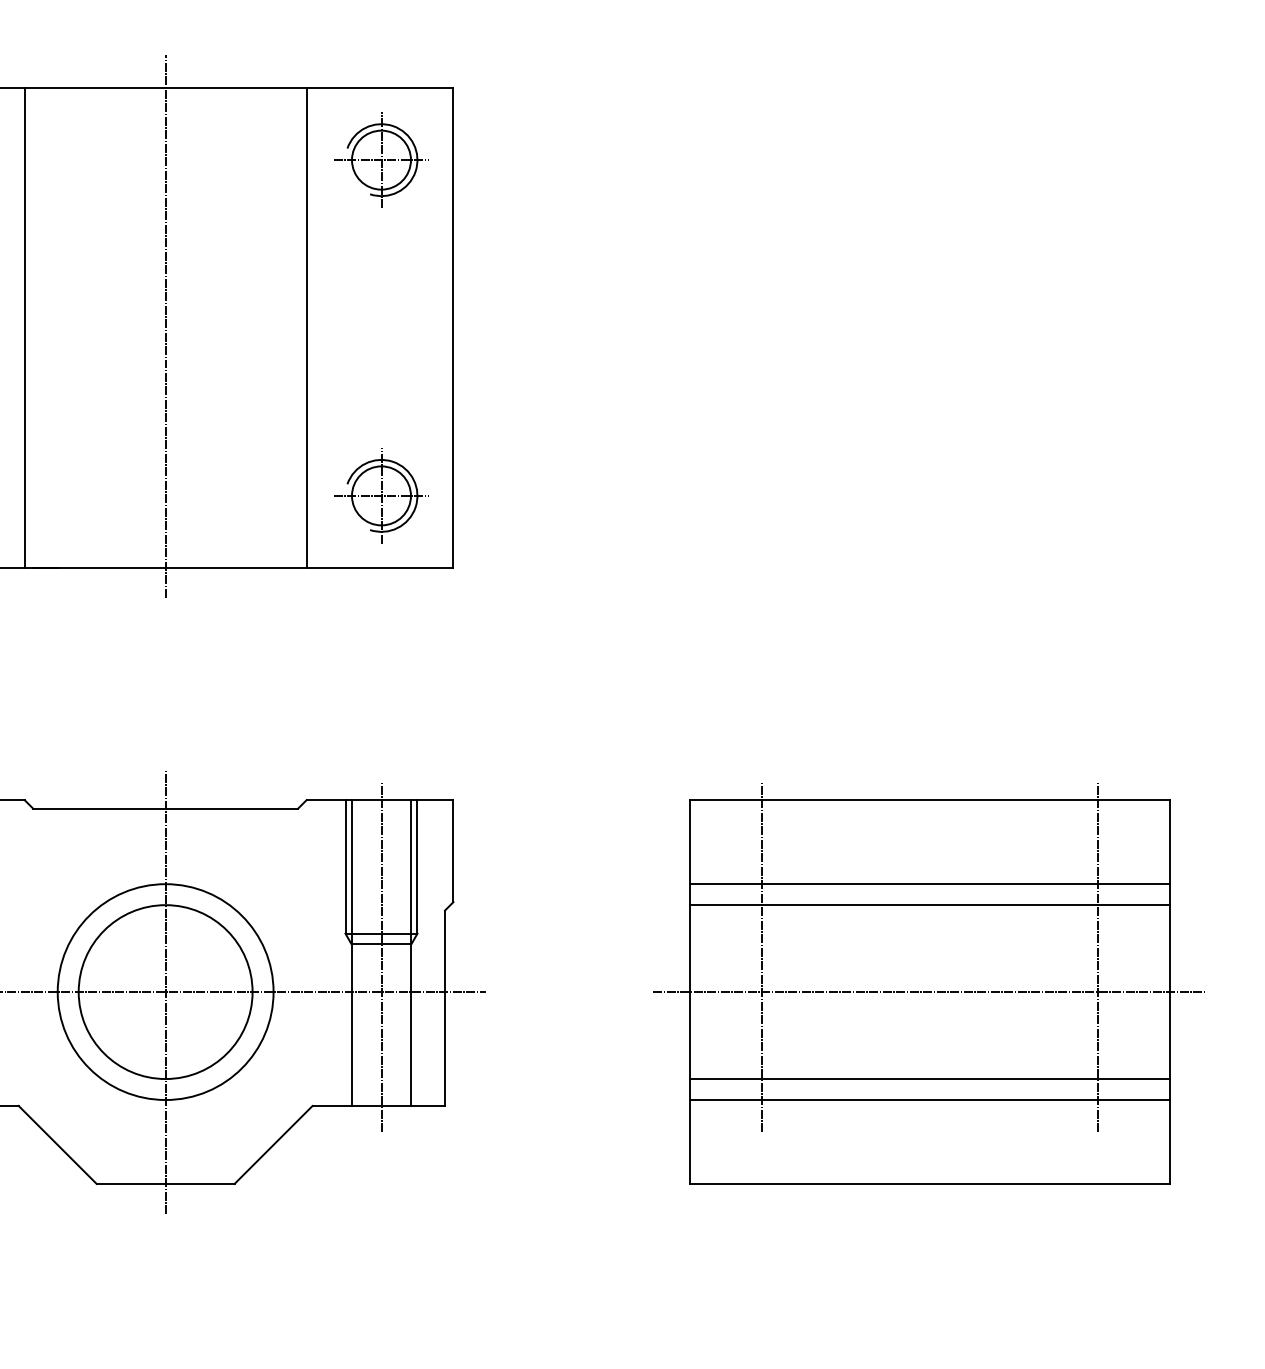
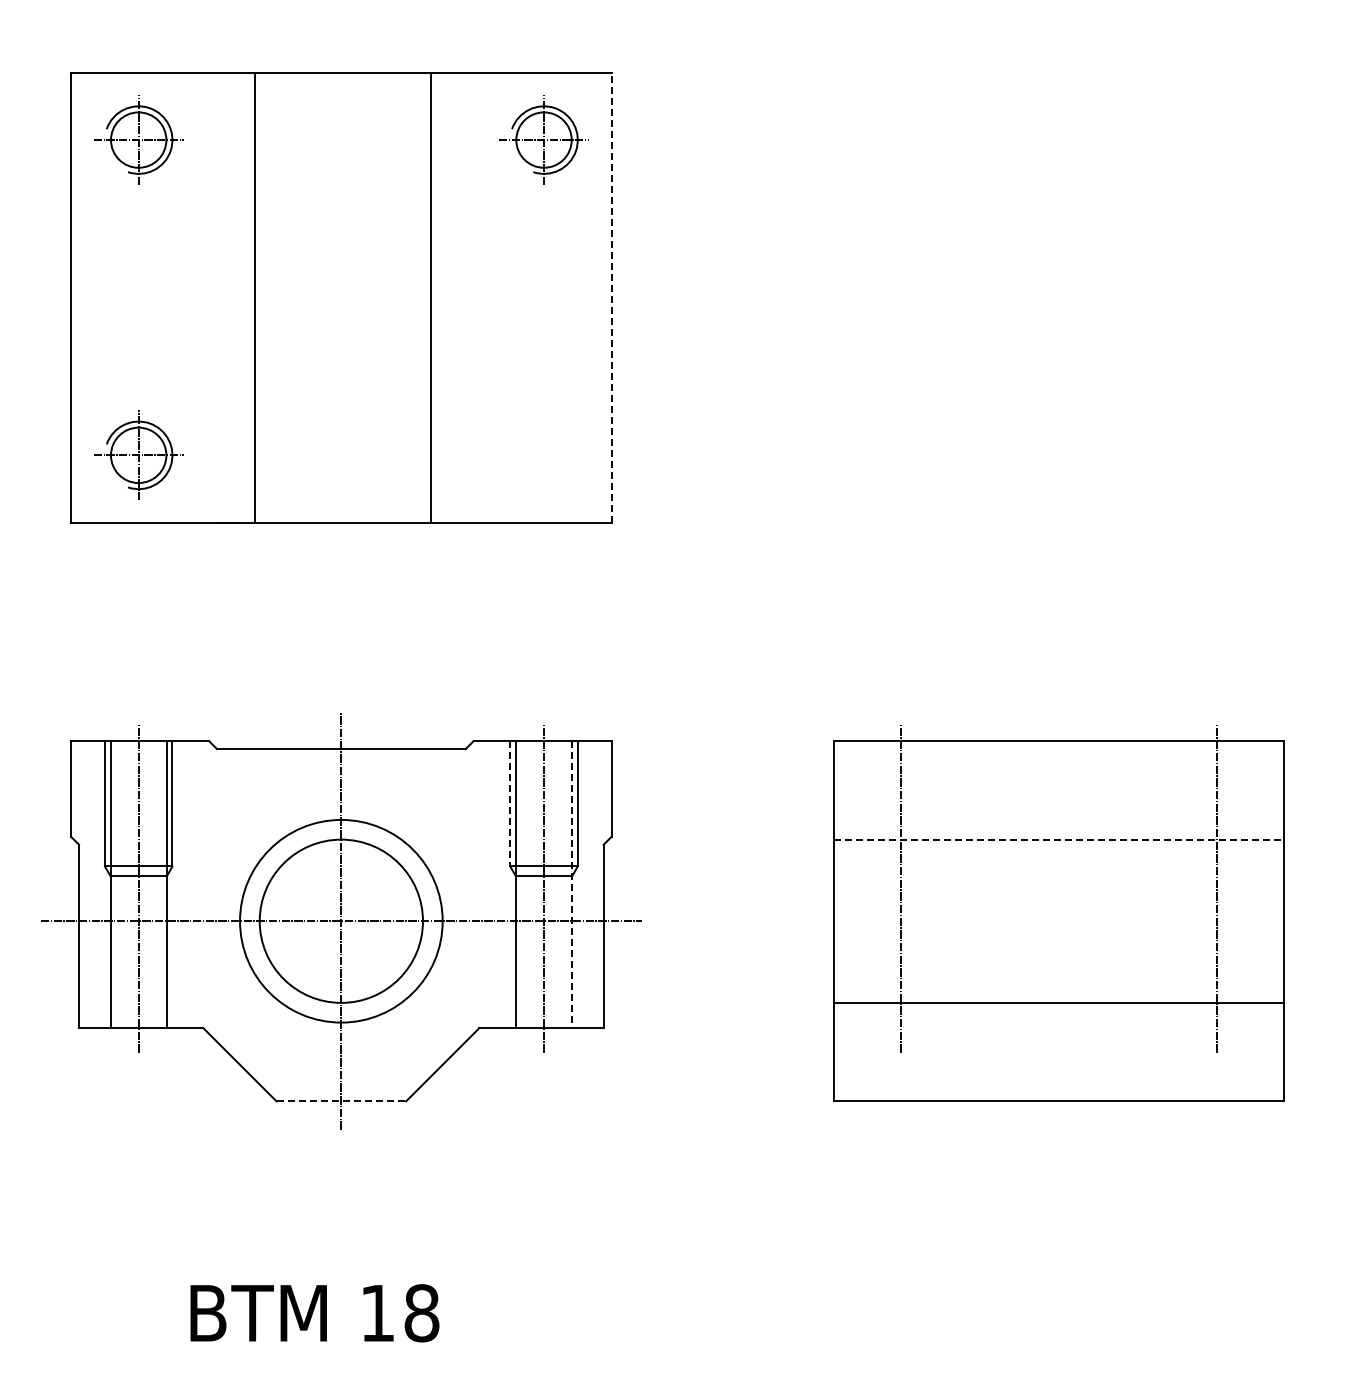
line: (165, 326) -> (341, 296), removed
line: (25, 327) -> (255, 297), moved
line: (306, 327) -> (430, 297), moved
line: (453, 327) -> (611, 297), solid -> dashed
part: (380, 494) -> (543, 454), removed
line: (345, 866) -> (510, 803), solid -> dashed
line: (929, 883) -> (1058, 819), removed
line: (930, 905) -> (1059, 839), solid -> dashed
line: (411, 952) -> (572, 884), solid -> dashed
line: (929, 992) -> (1058, 921), removed
line: (929, 1099) -> (1058, 1022), removed
line: (165, 1184) -> (341, 1101), solid -> dashed

